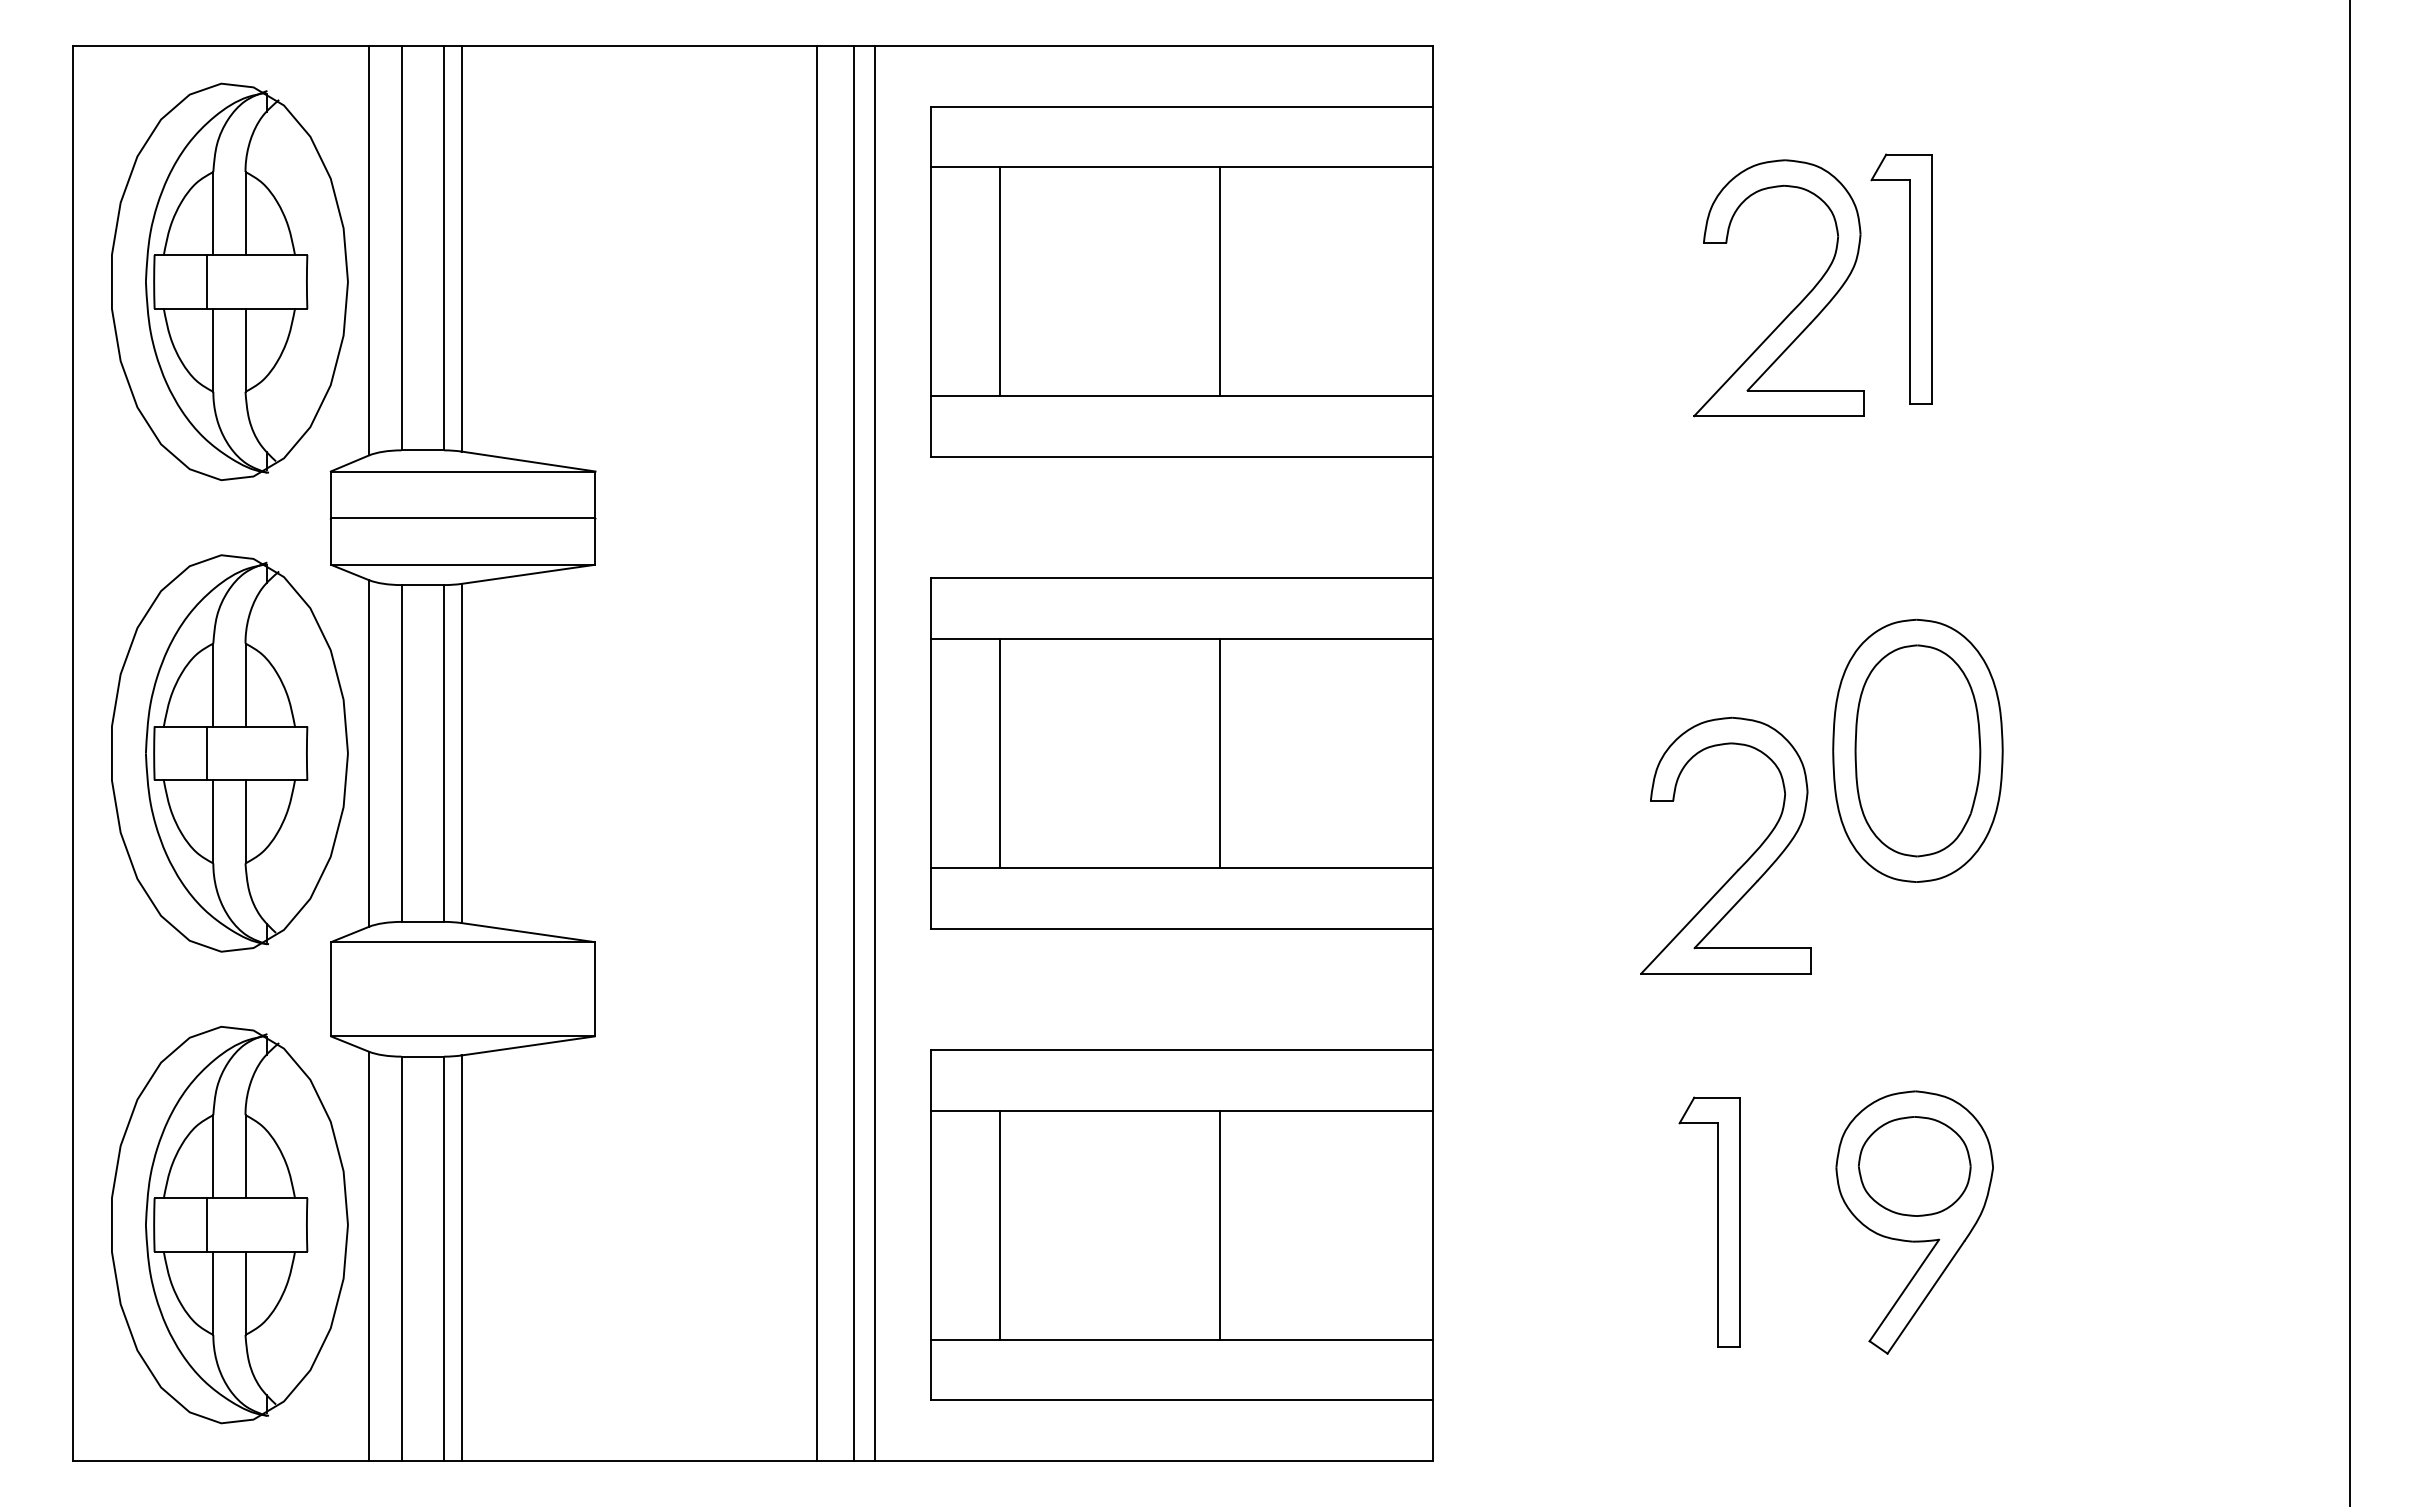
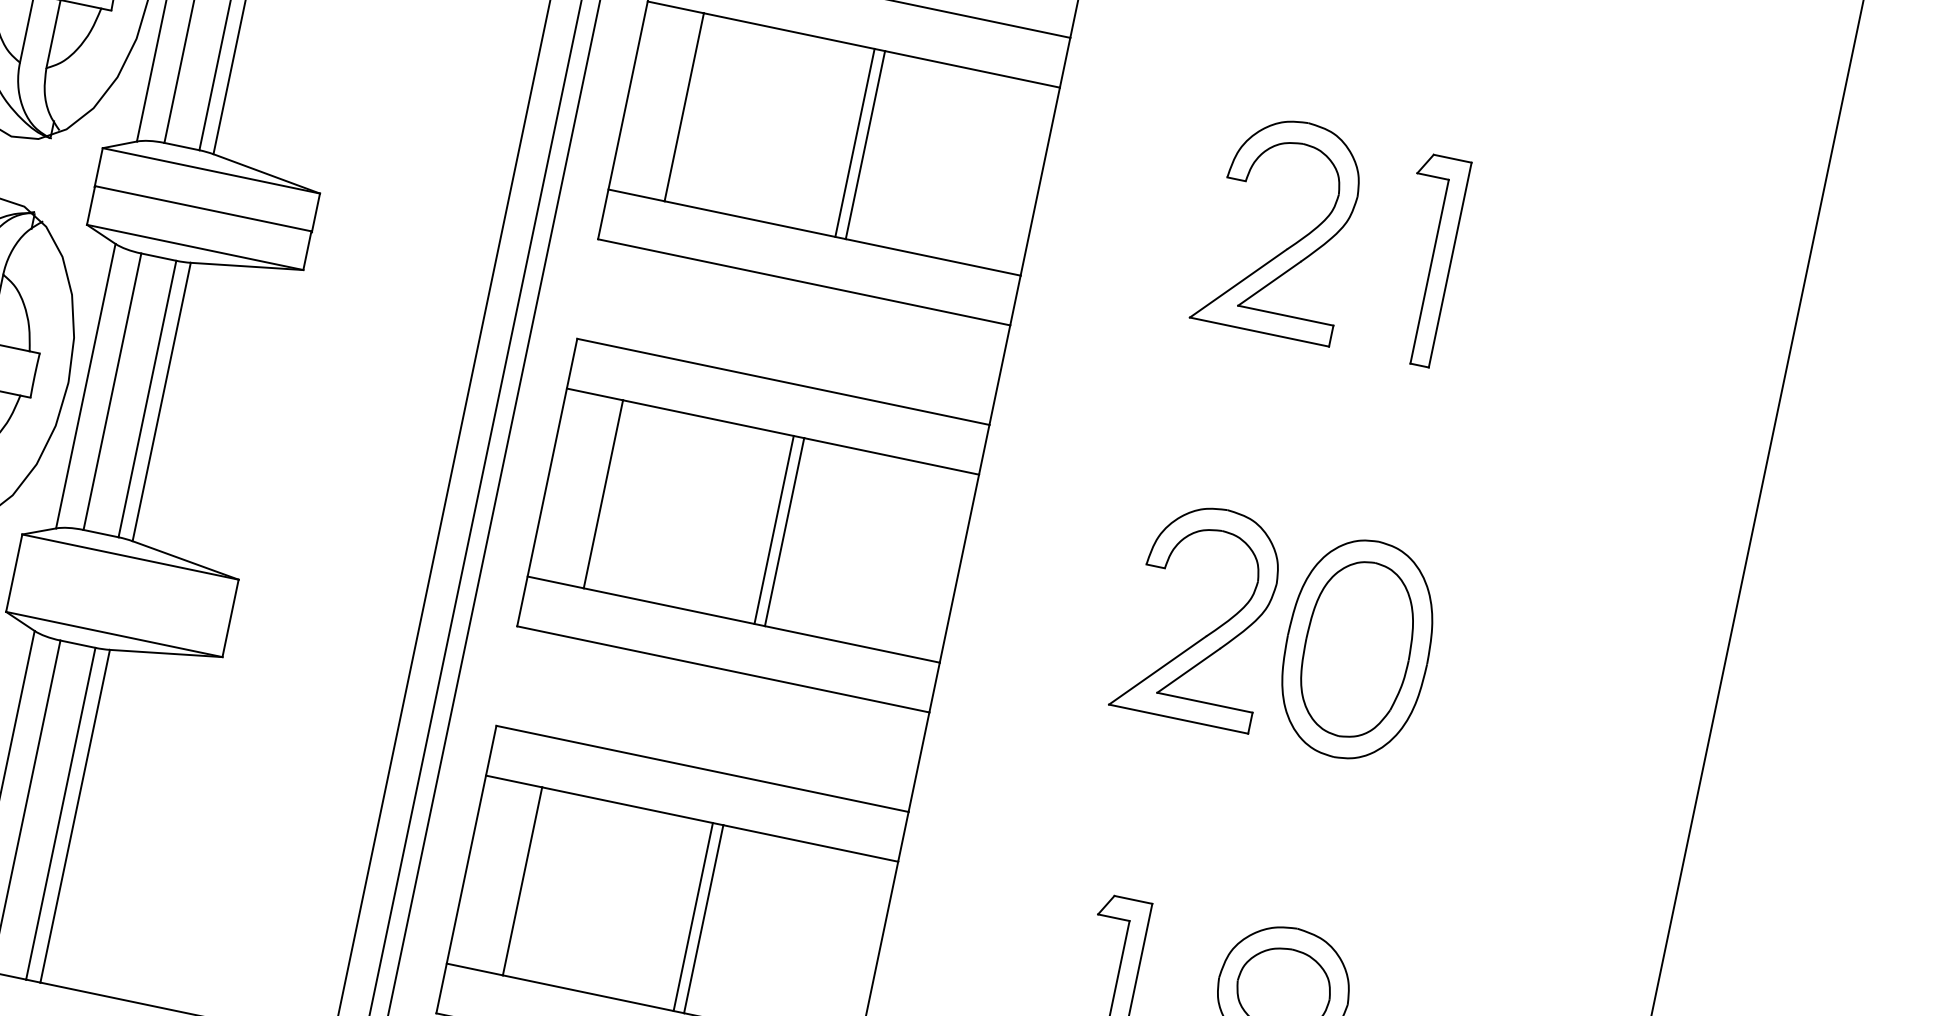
line: (1207, 281) -> (854, 142), added
part: (1796, 305) -> (1292, 244), moved
line: (1207, 753) -> (773, 529), added
part: (1743, 863) -> (1211, 631), moved
line: (1207, 1224) -> (693, 916), added

